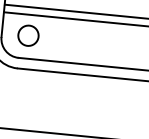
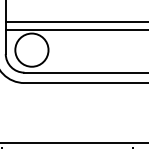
circle: (28, 35) -> (31, 49), size x1.67

